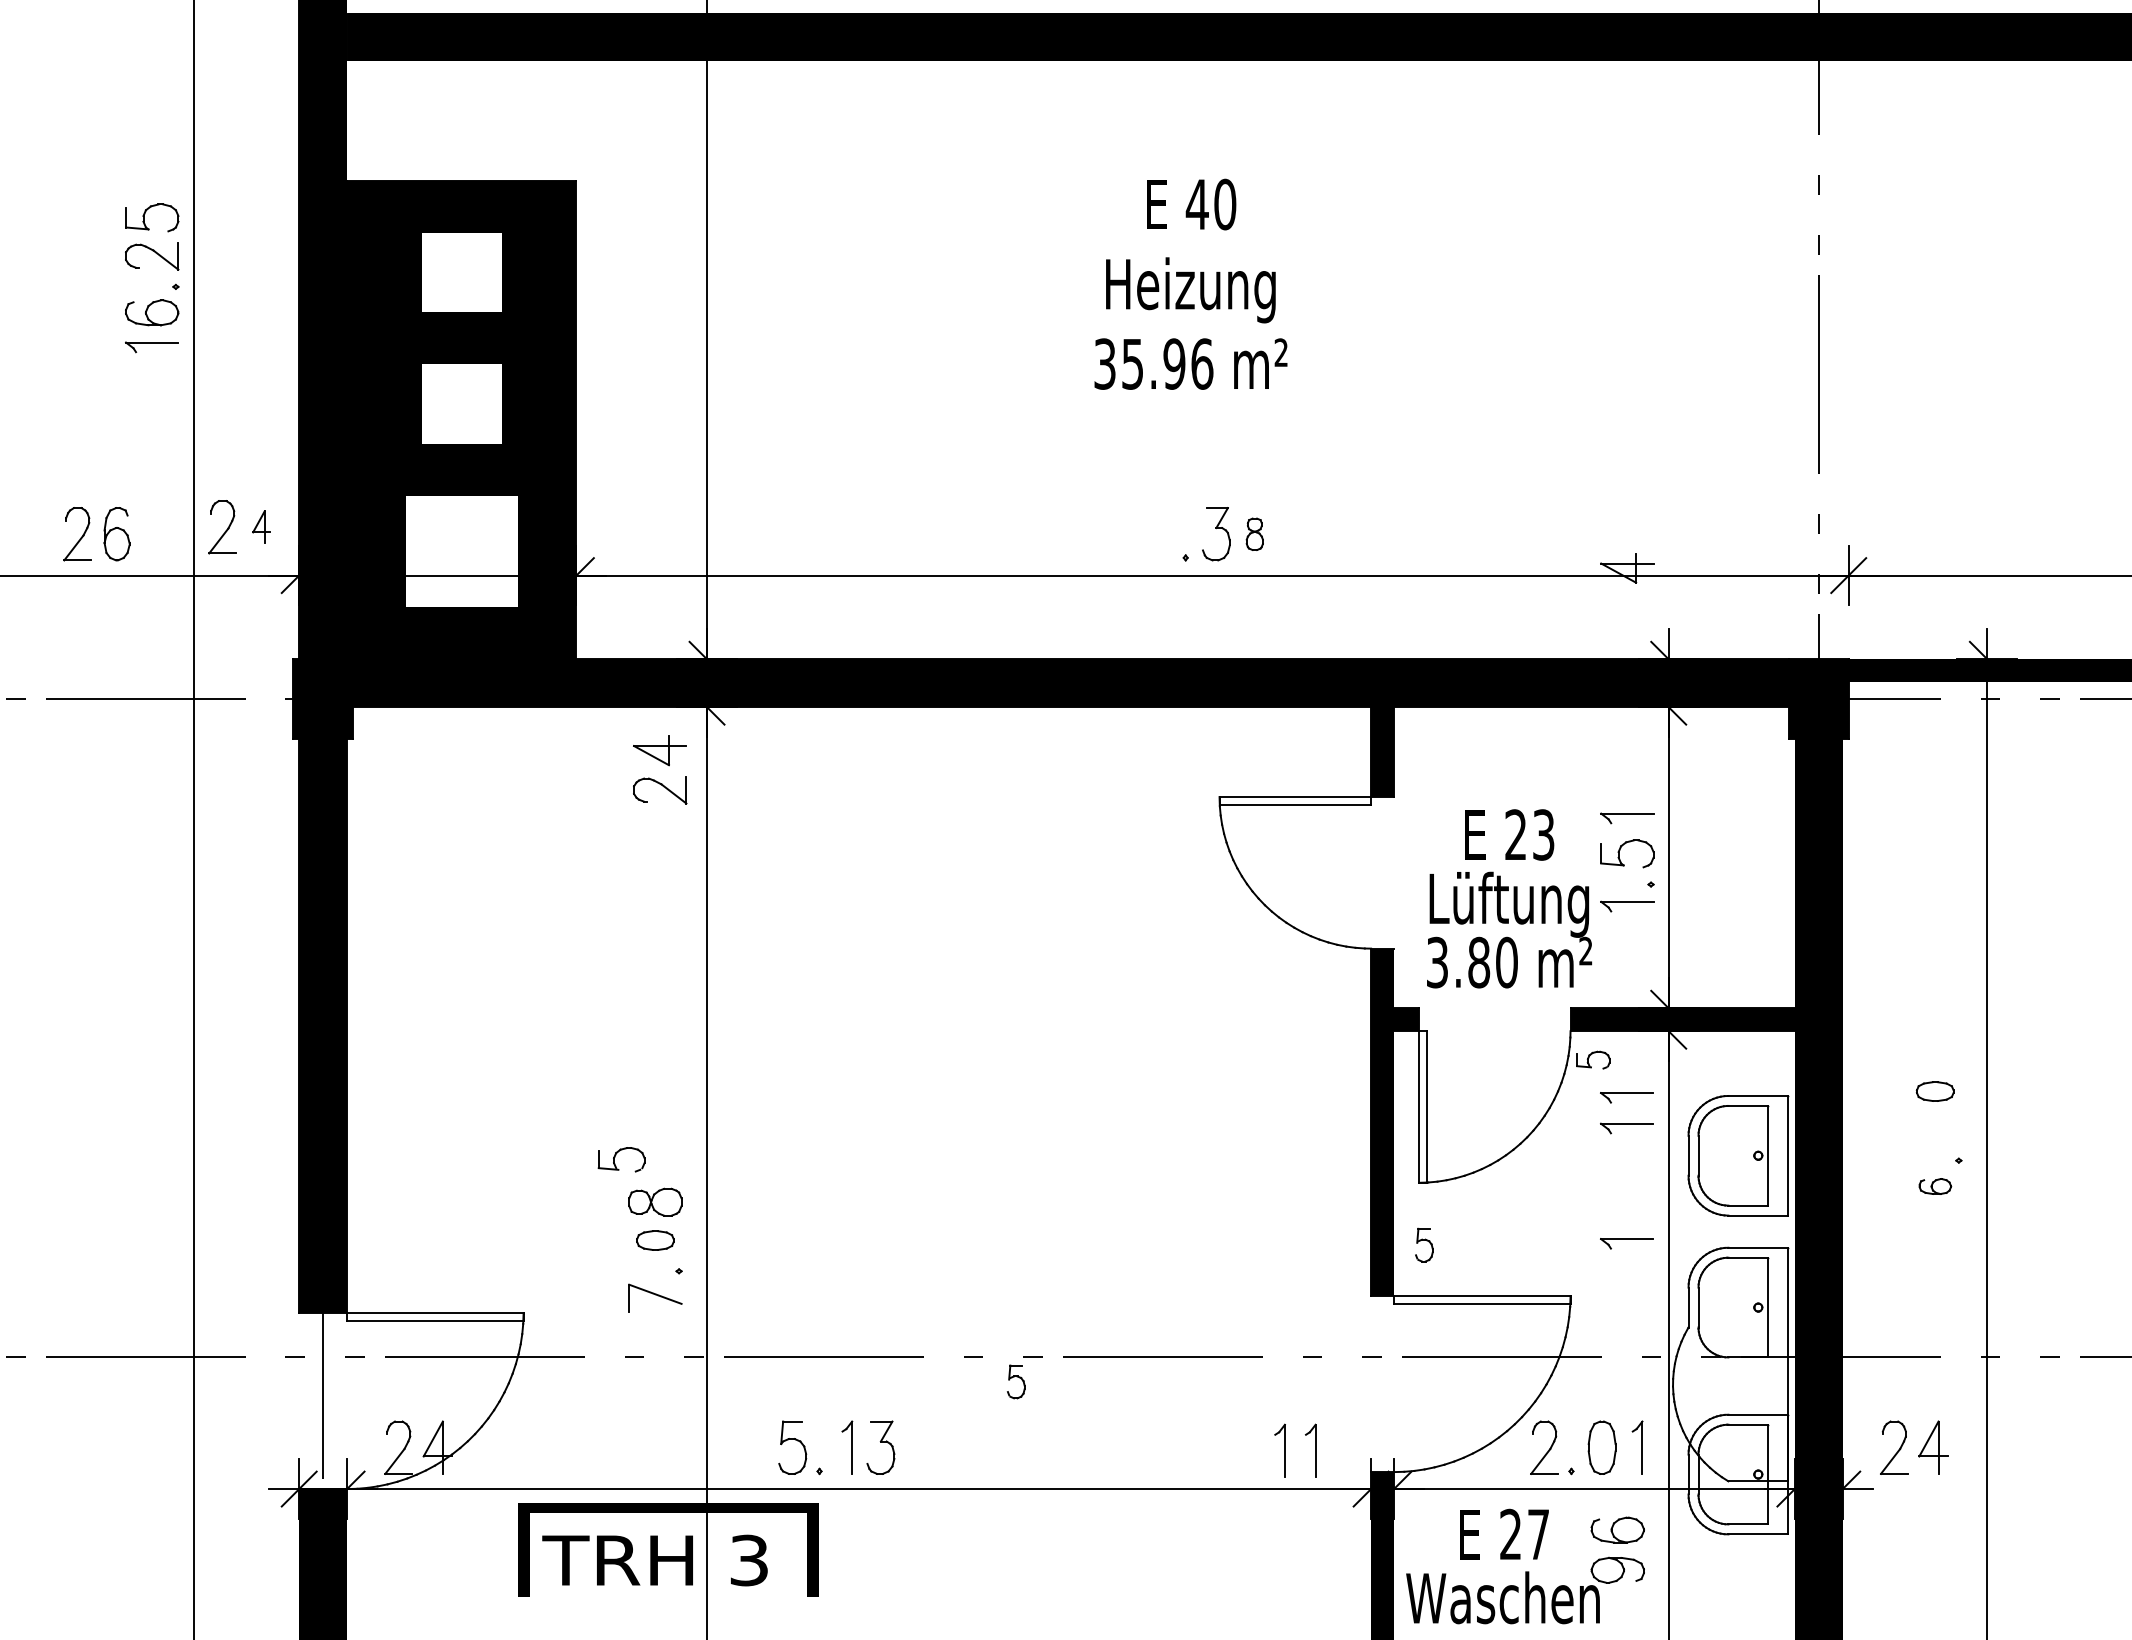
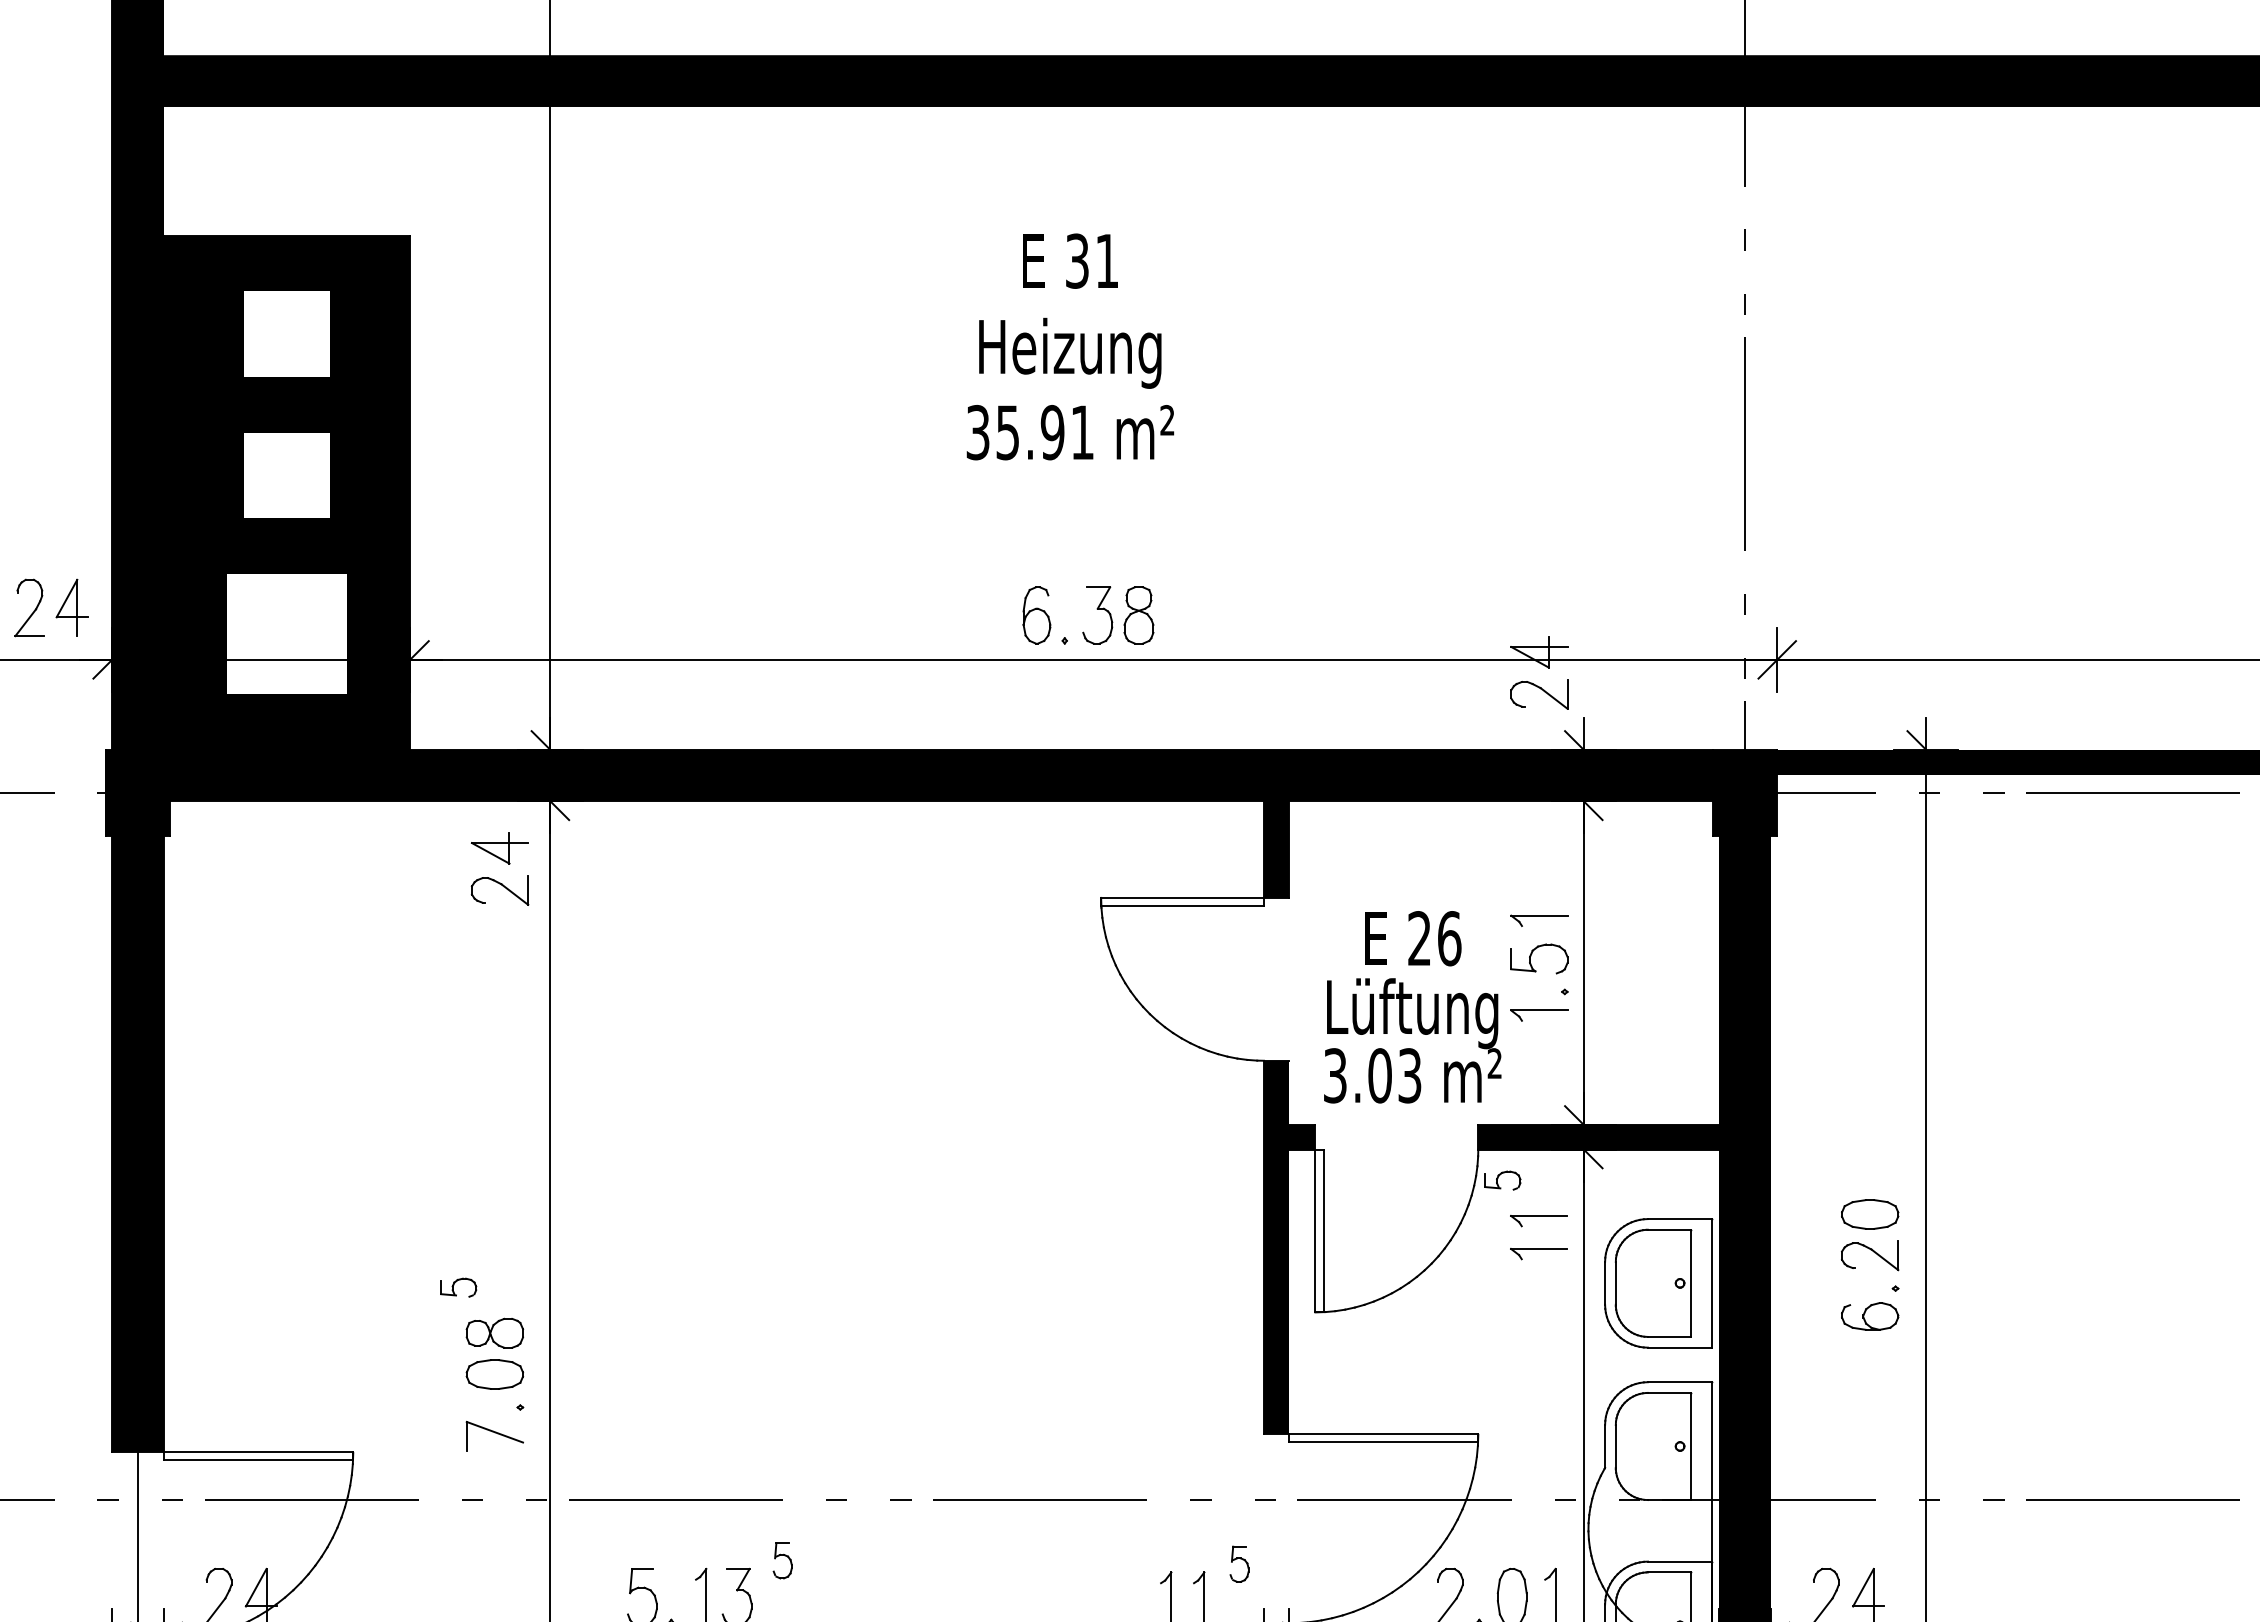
text: (1210, 204) -> (1091, 261), 40 -> 31
text: (1202, 363) -> (1082, 431), 35.96 -> 35.91
part: (261, 526) -> (71, 607), size x1.67
part: (1159, 534) -> (1036, 615), added
part: (1254, 534) -> (1138, 615), size x1.67
part: (1627, 607) -> (1539, 694), added
text: (1543, 834) -> (1449, 938), 23 -> 26
text: (1492, 962) -> (1394, 1075), 3.80 -> 3.03
part: (1935, 1091) -> (1870, 1214), size x1.43
part: (1935, 1130) -> (1870, 1256), added
part: (621, 1159) -> (458, 1287), size x0.71
part: (1935, 1186) -> (1870, 1316), size x1.67
part: (655, 1240) -> (495, 1374), size x1.43
part: (1626, 1243) -> (1538, 1377), removed
part: (1424, 1244) -> (1239, 1563), moved
part: (1016, 1381) -> (783, 1560), moved

